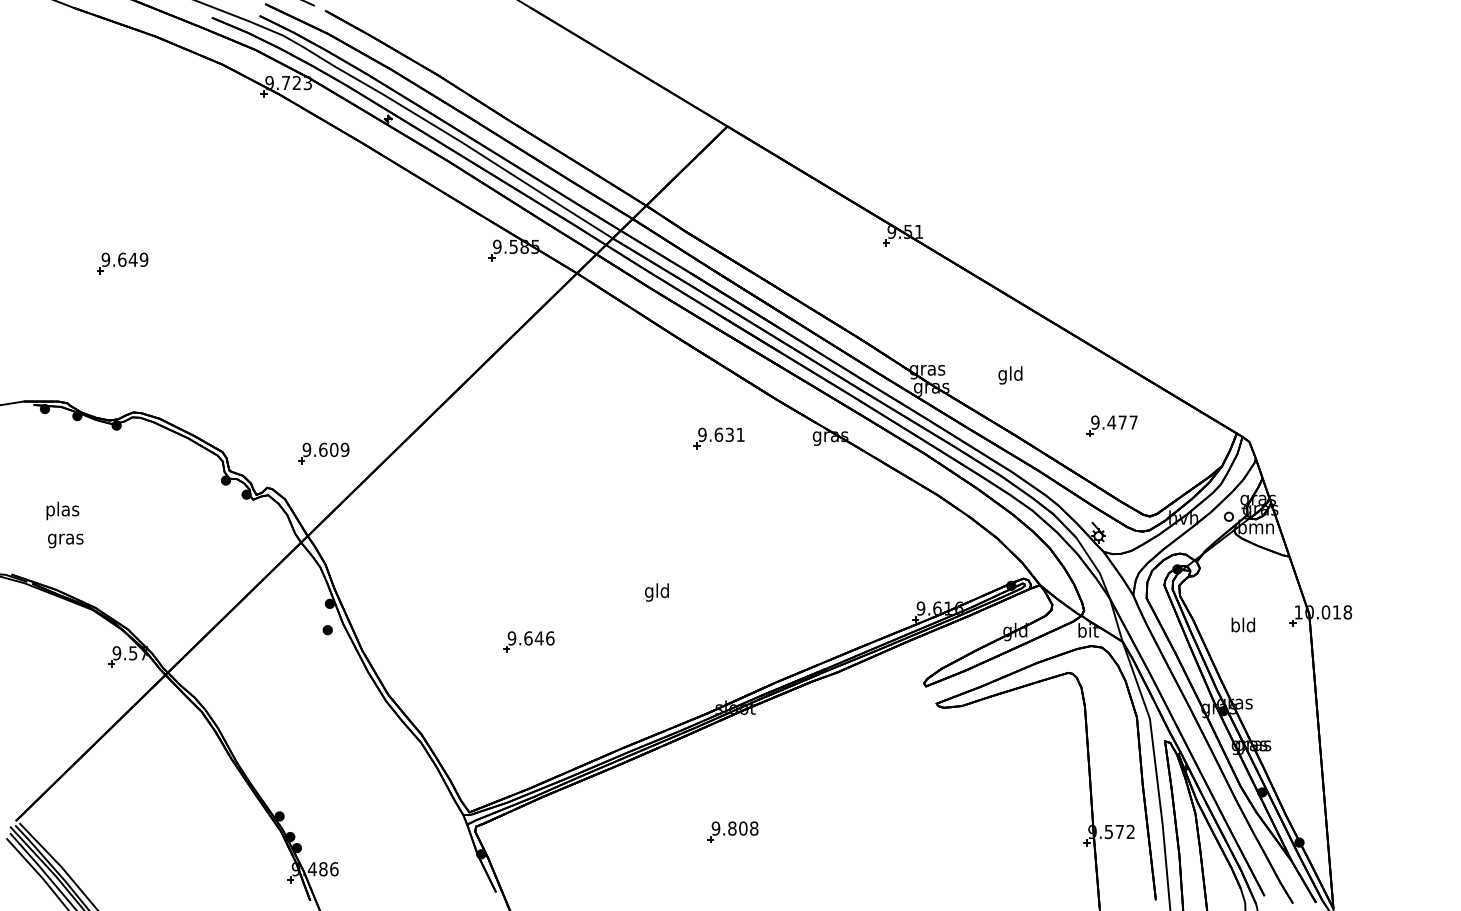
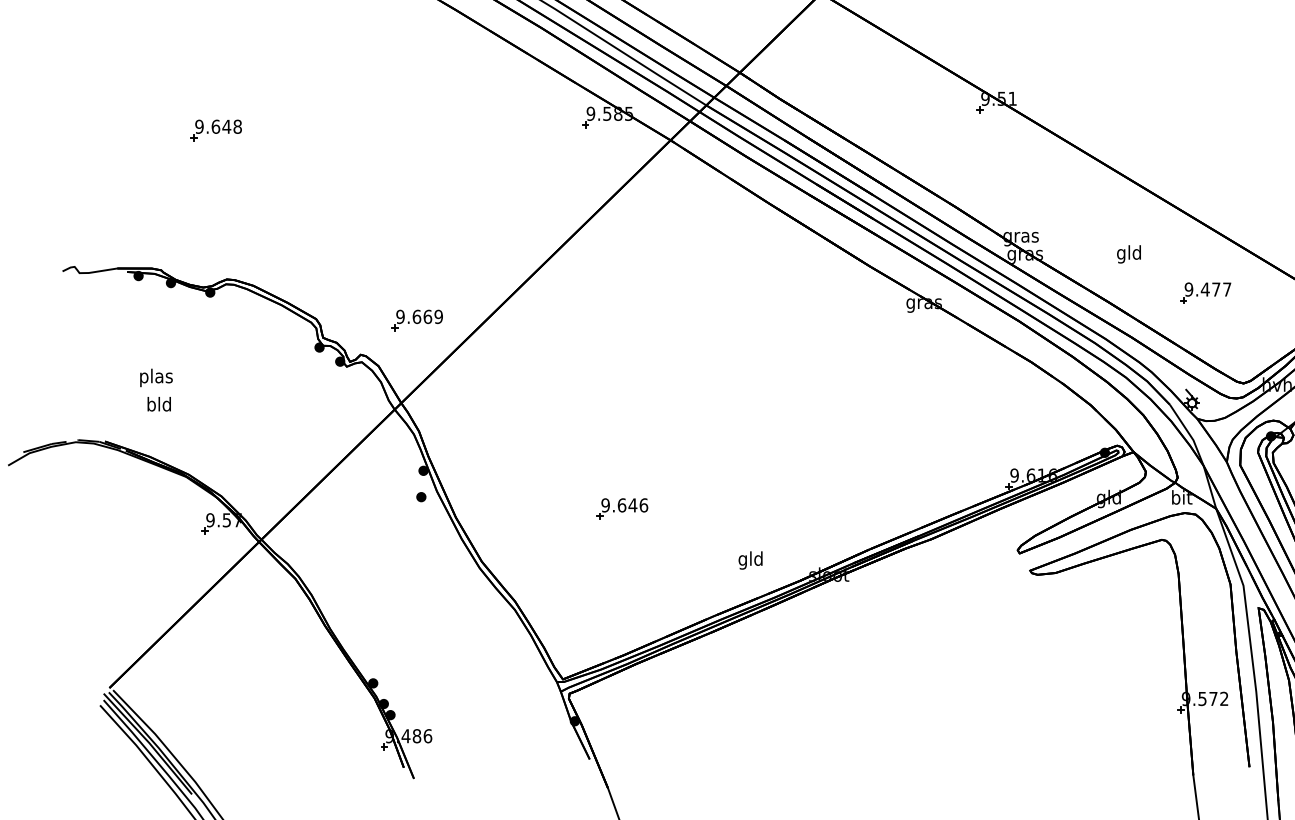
text: (143, 259) -> (237, 126), 9.649 -> 9.648
text: (1010, 375) -> (1129, 254), moved
part: (718, 438) -> (812, 305), removed
text: (334, 449) -> (428, 316), 9.609 -> 9.669
text: (65, 539) -> (159, 406), gras -> bld
text: (656, 592) -> (750, 560), moved
part: (732, 831) -> (826, 698), removed

